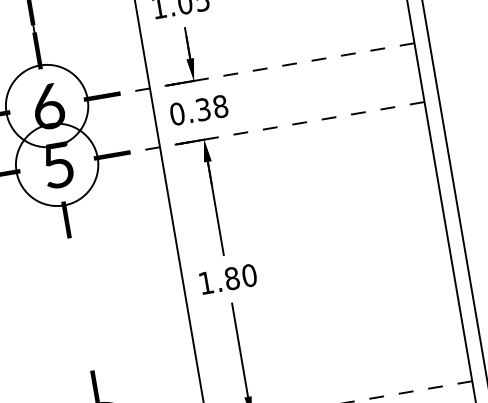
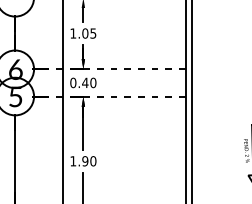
text: (212, 107) -> (89, 82), 0.38 -> 0.40
text: (232, 278) -> (85, 161), 1.80 -> 1.90
line: (81, 302) -> (15, 160), added

